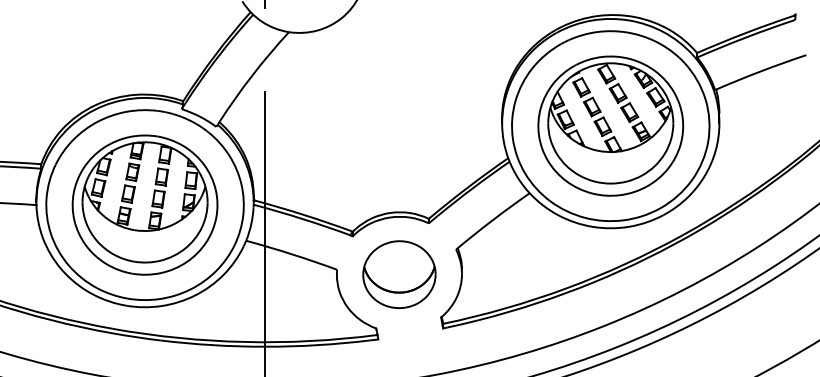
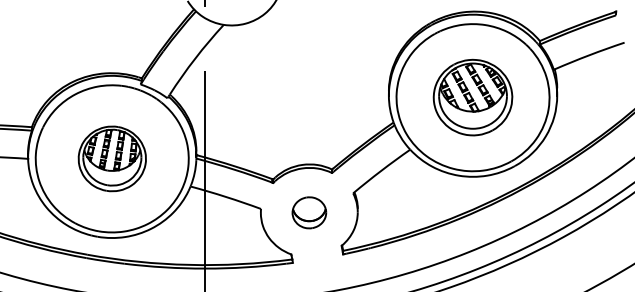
part: (610, 125) -> (472, 97), size x0.7
part: (145, 204) -> (112, 158), size x0.6
part: (399, 274) -> (309, 212), size x0.6

